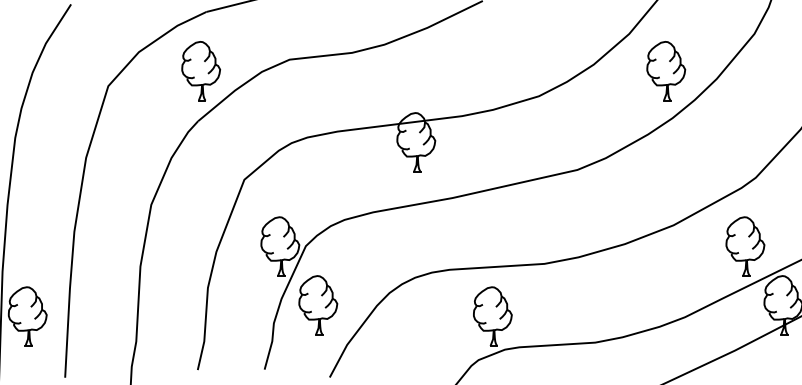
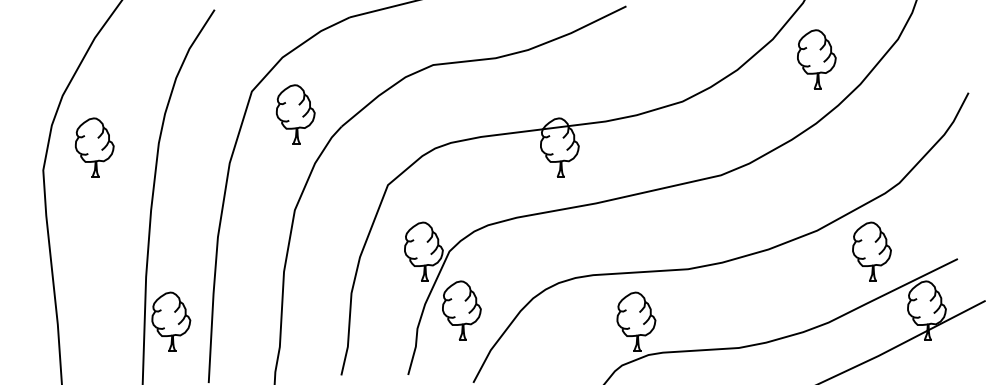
part: (200, 71) -> (295, 114), moved
part: (665, 71) -> (816, 59), moved
part: (744, 246) -> (871, 251), moved

